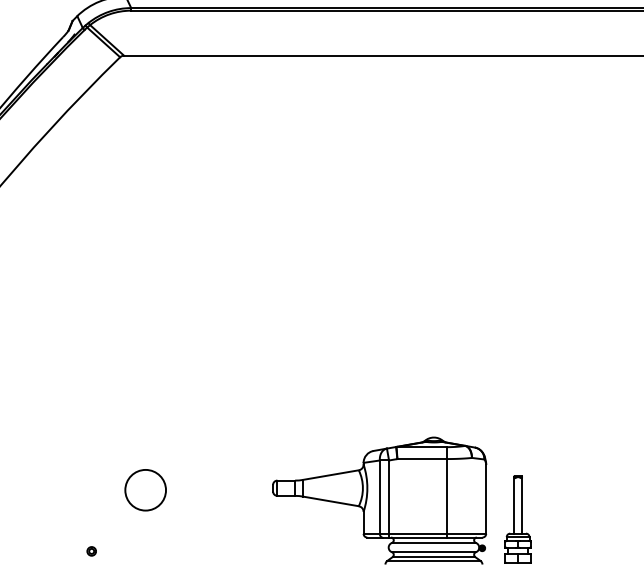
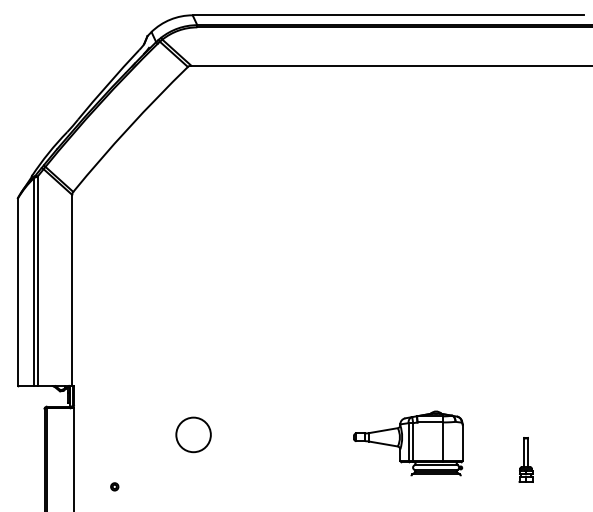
circle: (145, 489) -> (193, 434), moved
part: (379, 500) -> (408, 443), size x0.6
part: (517, 519) -> (525, 459), size x0.6
part: (91, 550) -> (114, 486), moved

